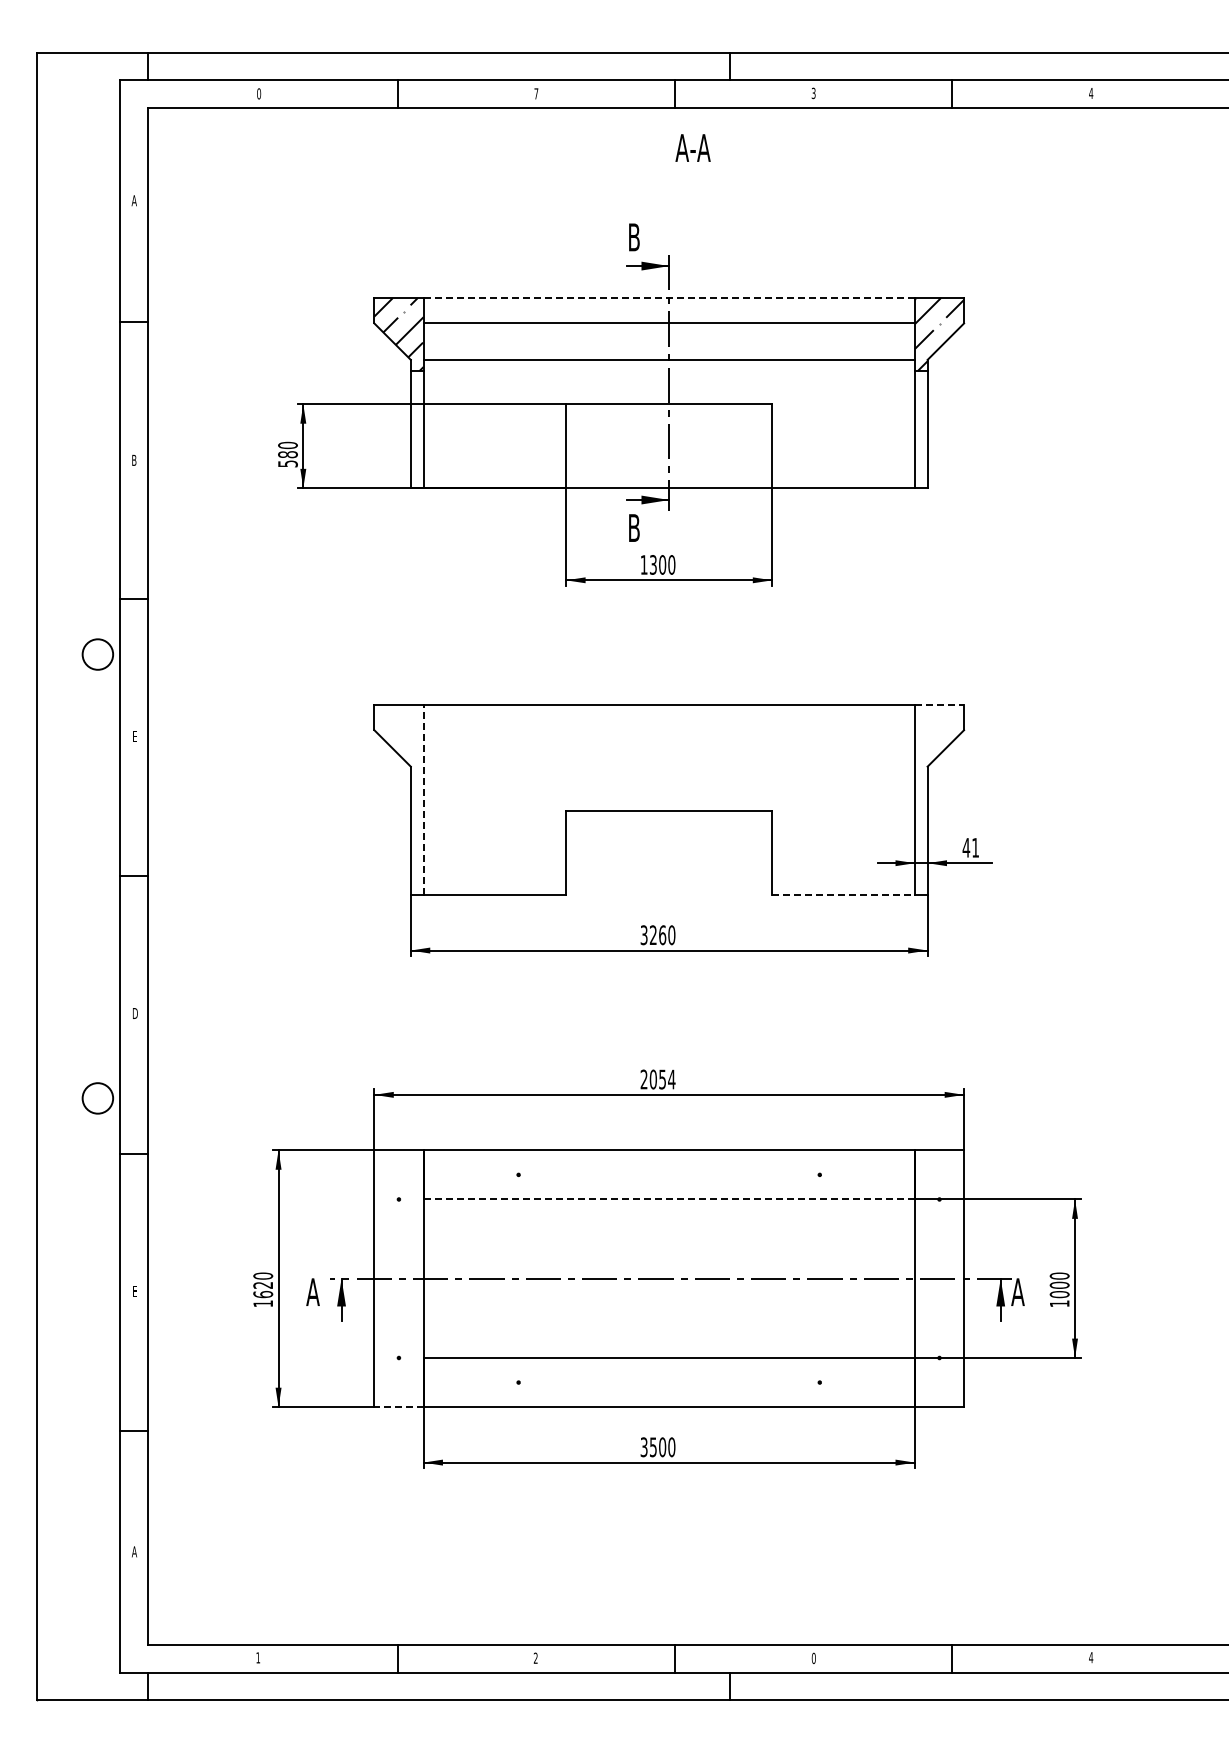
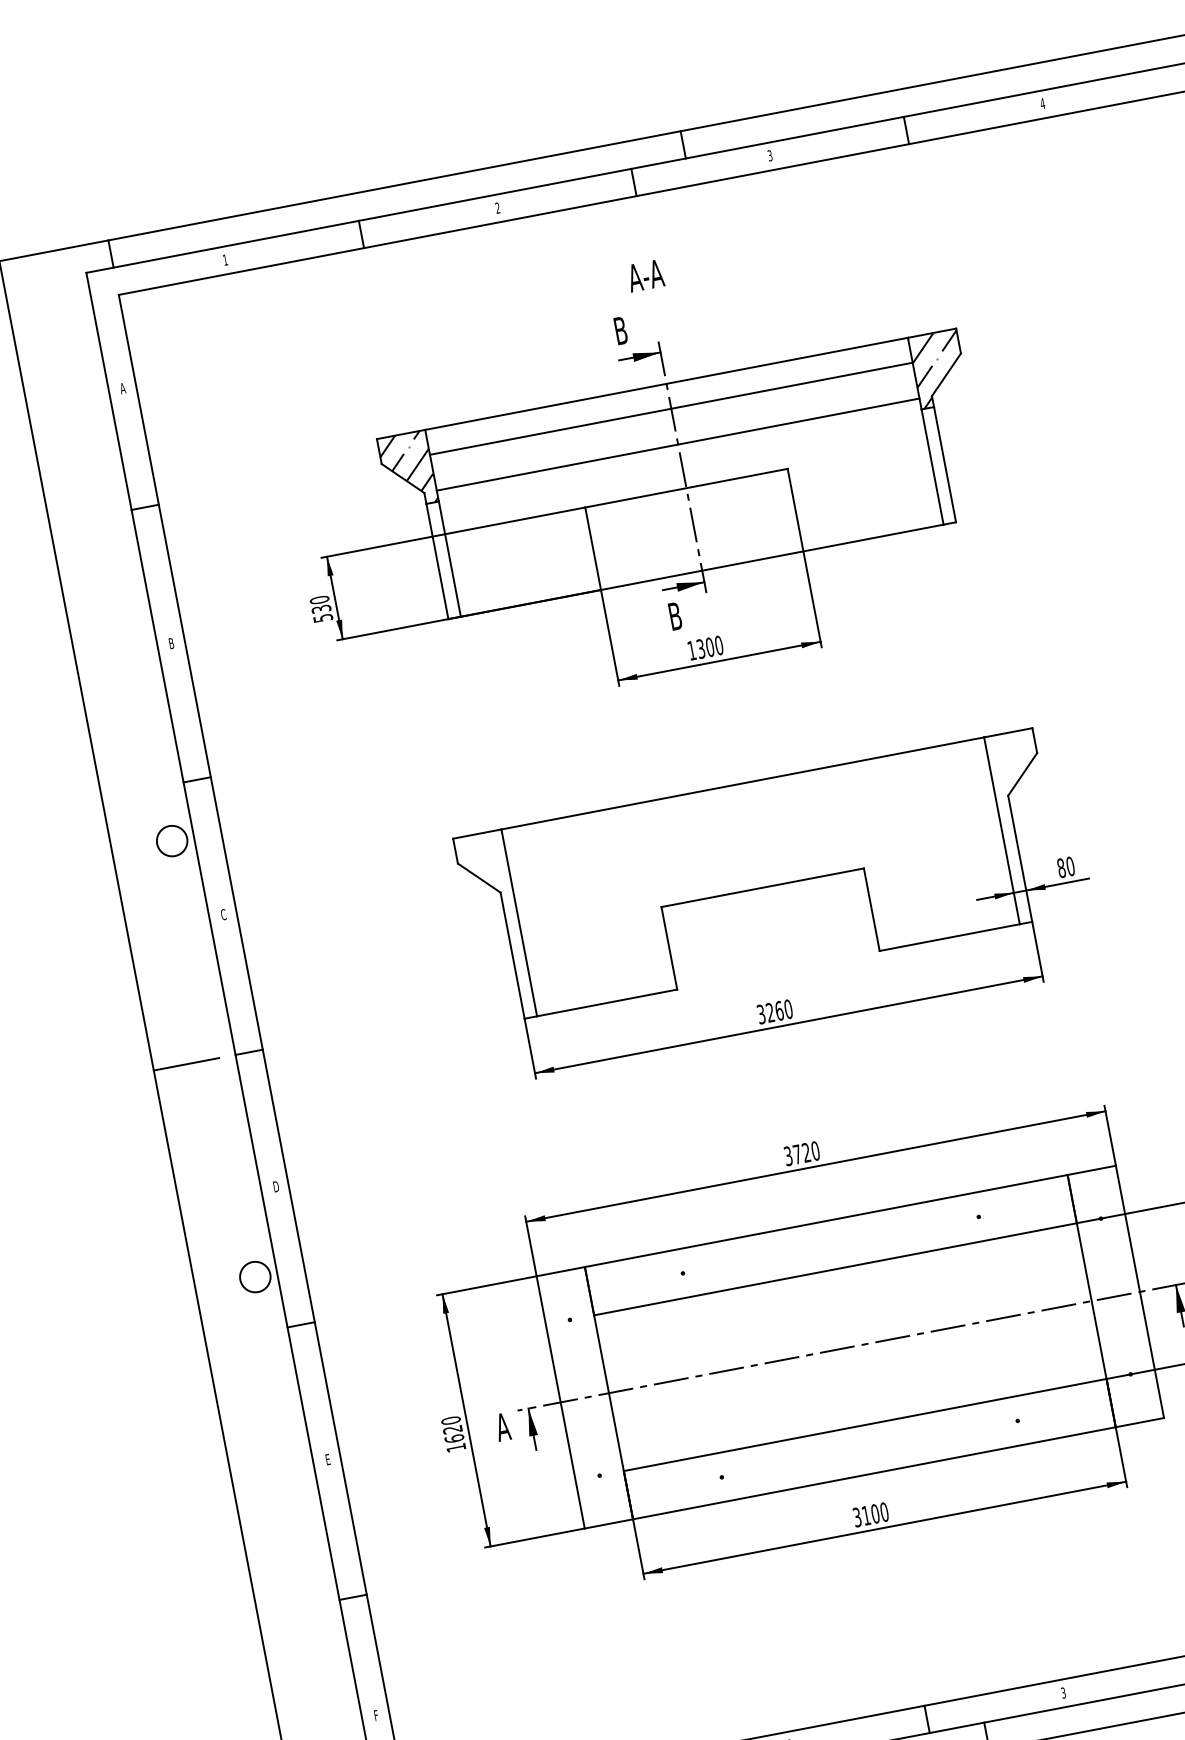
text: (259, 93) -> (225, 259), 0 -> 1
text: (536, 93) -> (497, 207), 7 -> 2
text: (692, 147) -> (645, 275), moved
line: (669, 298) -> (666, 384), dashed -> solid
text: (287, 454) -> (320, 609), 580 -> 530
line: (939, 704) -> (1008, 732), dashed -> solid
text: (134, 736) -> (223, 914), E -> C
line: (423, 799) -> (519, 922), dashed -> solid
text: (970, 847) -> (1065, 867), 41 -> 80
line: (69, 876) -> (185, 1064), added
line: (844, 895) -> (950, 937), dashed -> solid
text: (657, 1079) -> (801, 1153), 2054 -> 3720
line: (669, 1199) -> (835, 1269), dashed -> solid
line: (398, 1407) -> (608, 1524), dashed -> solid
text: (653, 1447) -> (866, 1515), 3500 -> 3100
text: (134, 1551) -> (376, 1715), A -> F
text: (813, 1658) -> (1063, 1693), 0 -> 3

